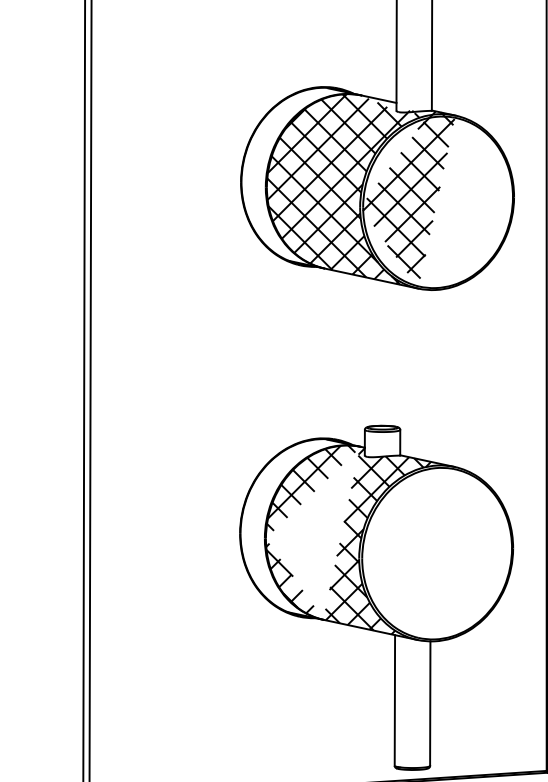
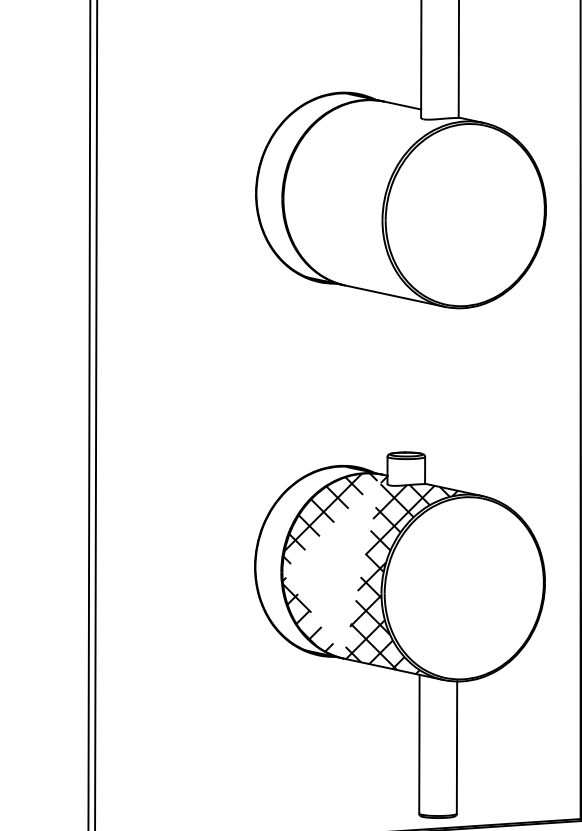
hatch: (360, 191) -> (382, 203), removed

